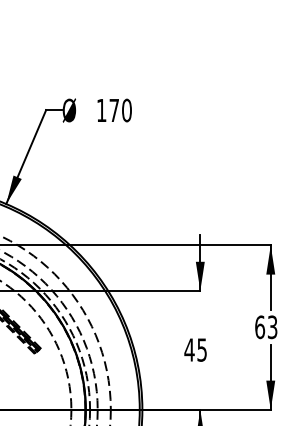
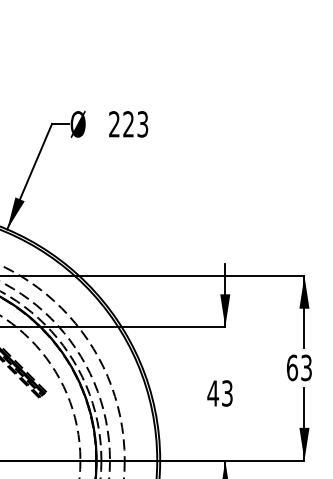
text: (114, 110) -> (128, 124), 170 -> 223
text: (202, 349) -> (227, 392), 45 -> 43

